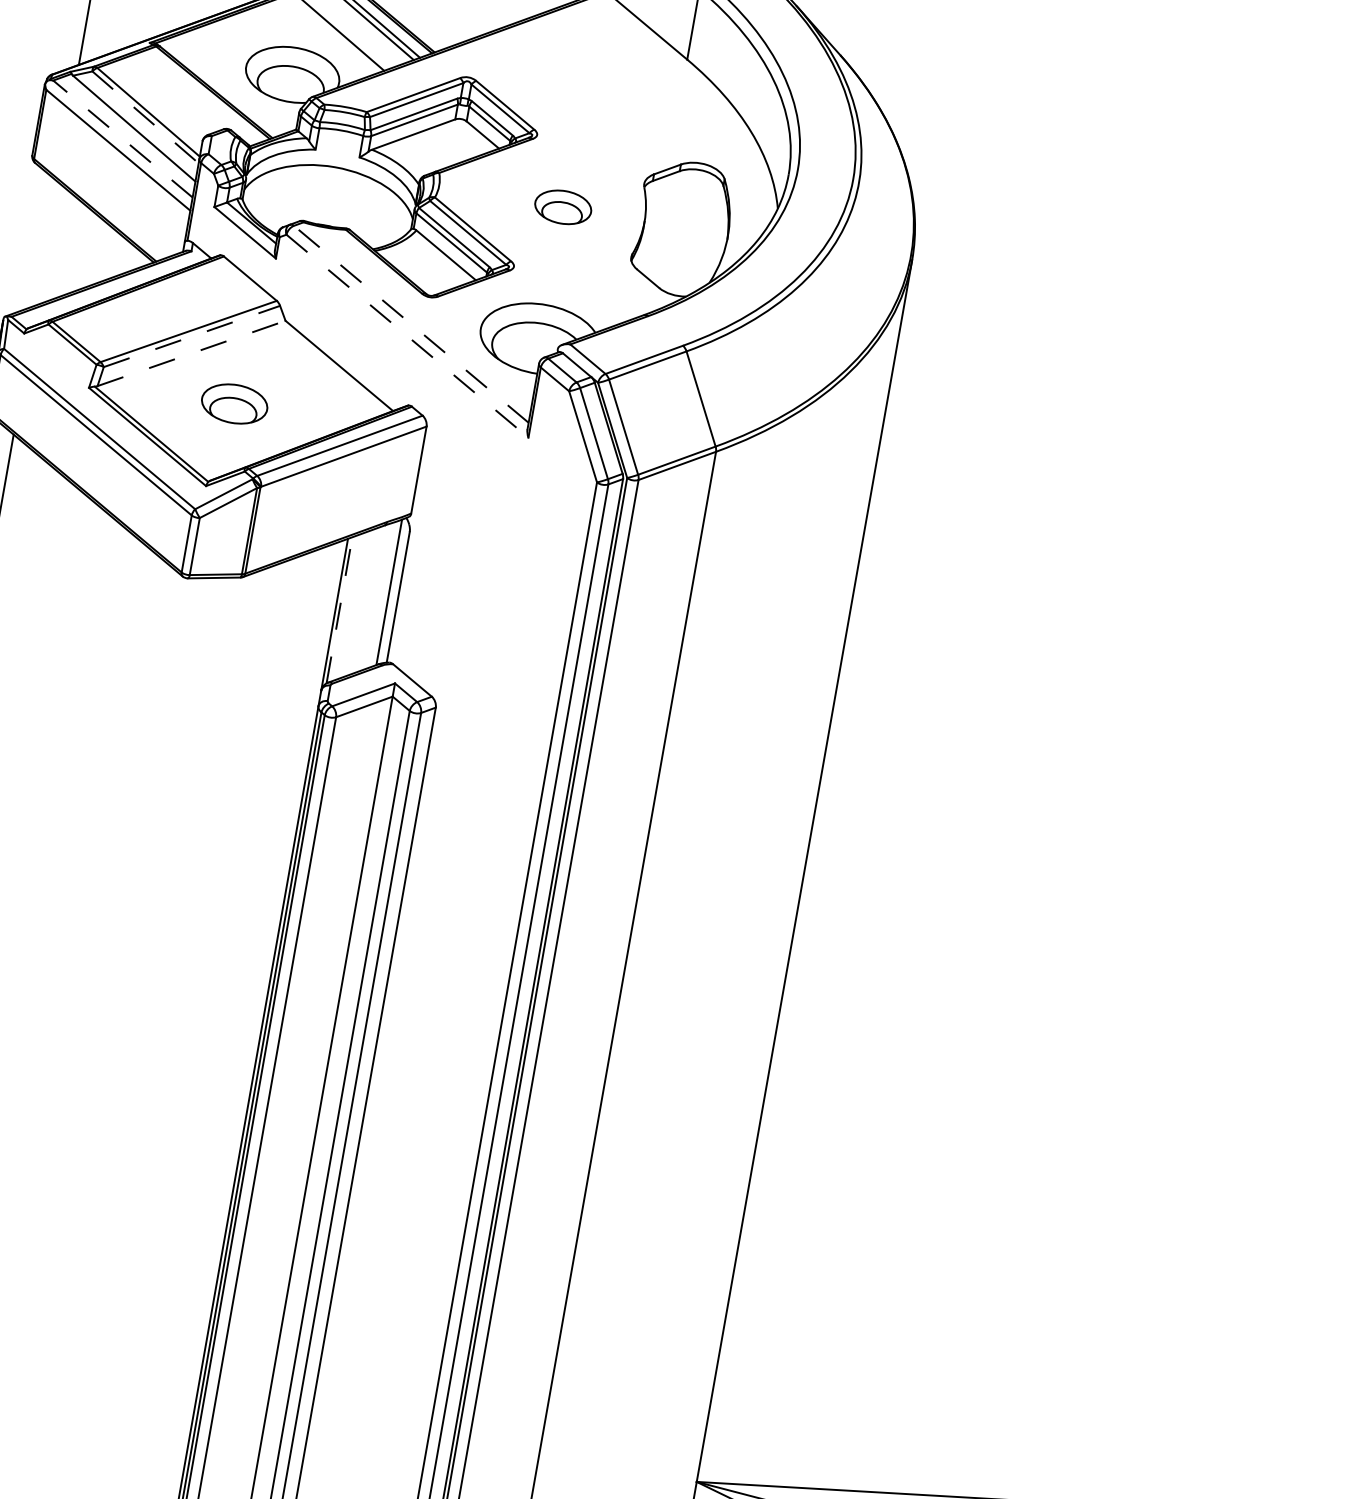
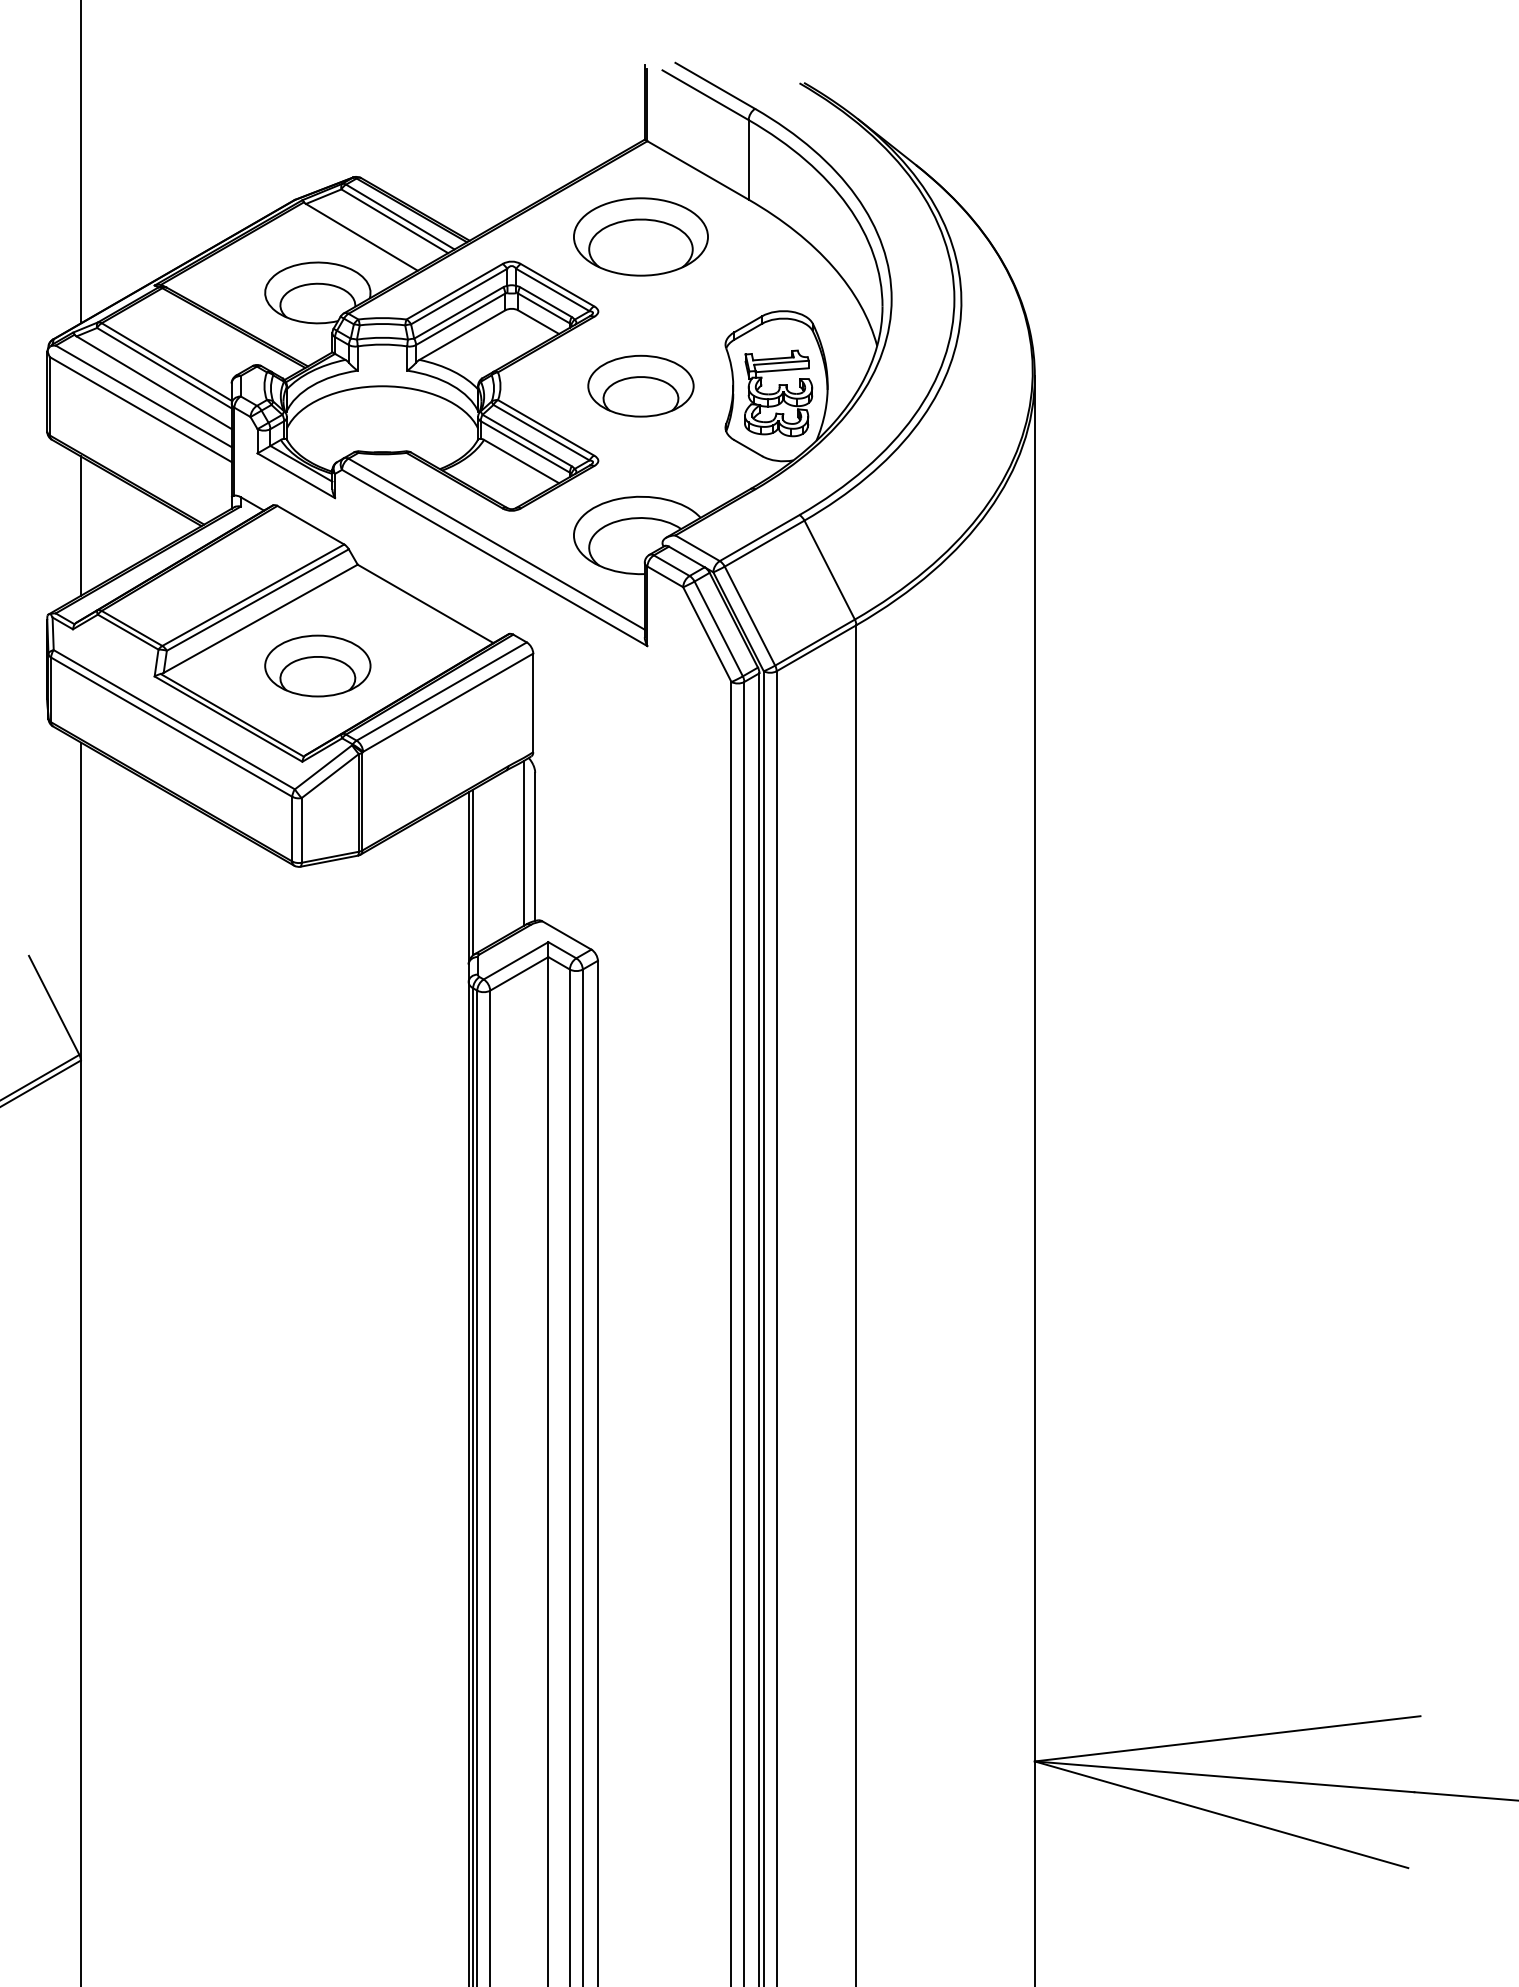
part: (586, 75) -> (640, 236), added
line: (145, 117) -> (164, 368), dashed -> solid
line: (122, 139) -> (143, 396), dashed -> solid
part: (562, 206) -> (640, 385), size x1.67
part: (683, 235) -> (778, 393), added
line: (47, 243) -> (80, 525), added
line: (411, 323) -> (496, 543), dashed -> solid
line: (192, 336) -> (258, 599), dashed -> solid
line: (408, 336) -> (495, 558), dashed -> solid
line: (192, 353) -> (261, 618), dashed -> solid
part: (234, 403) -> (317, 665), size x1.43
line: (339, 610) -> (473, 872), dashed -> solid

